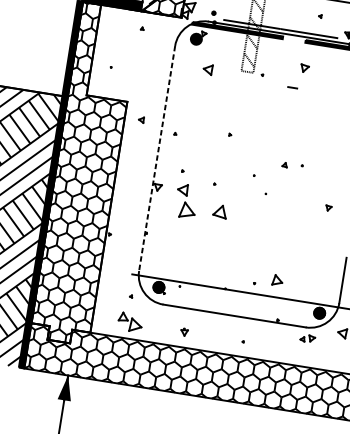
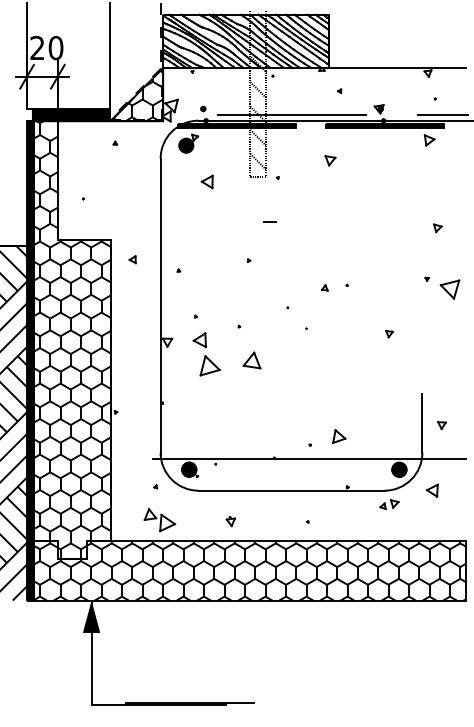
line: (292, 87) -> (269, 221), moved
line: (156, 159) -> (160, 307), dashed -> solid

